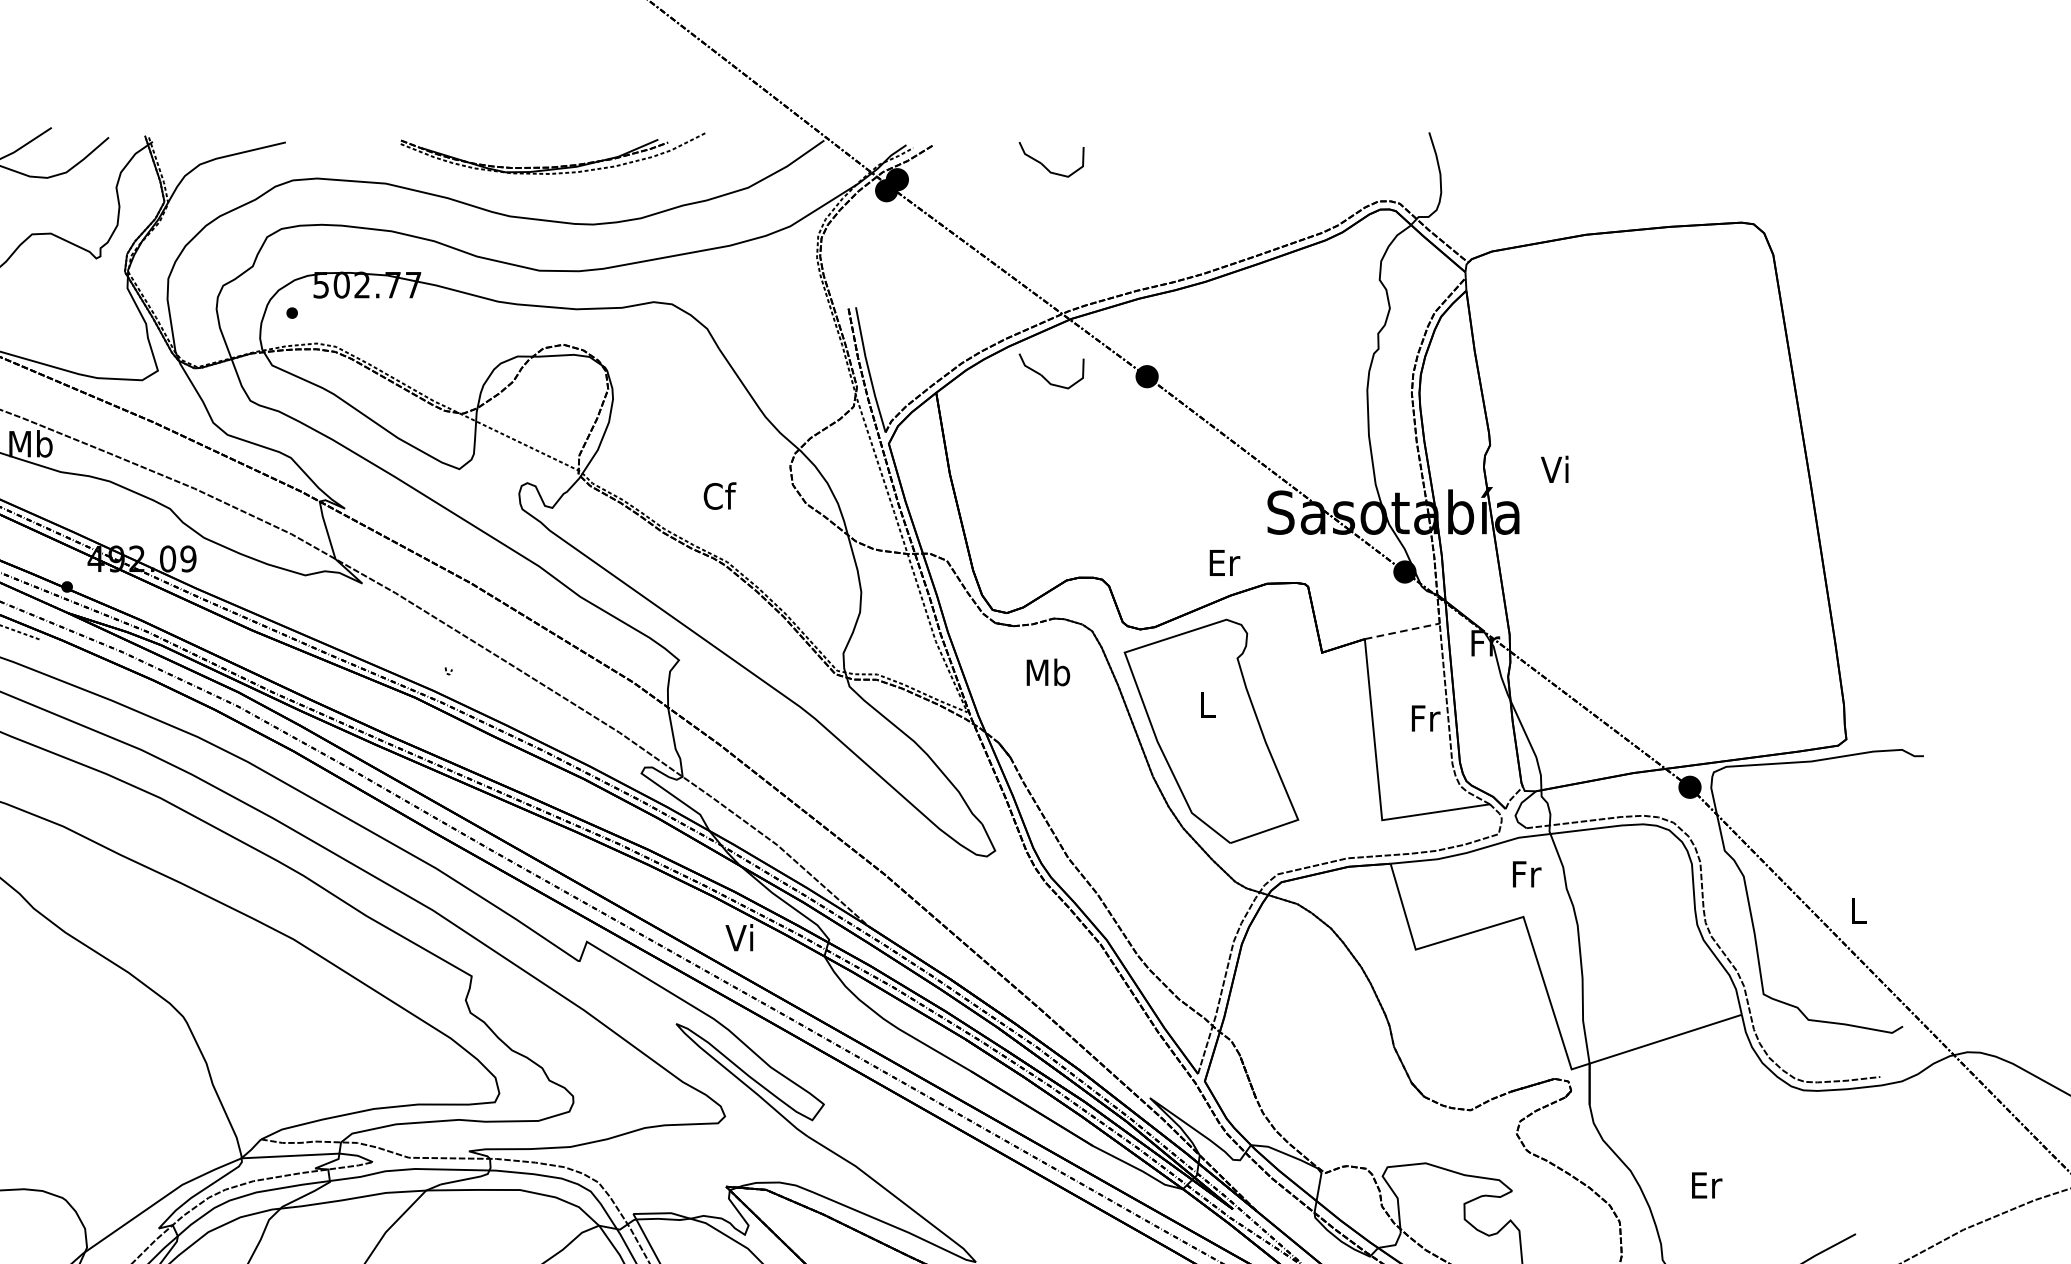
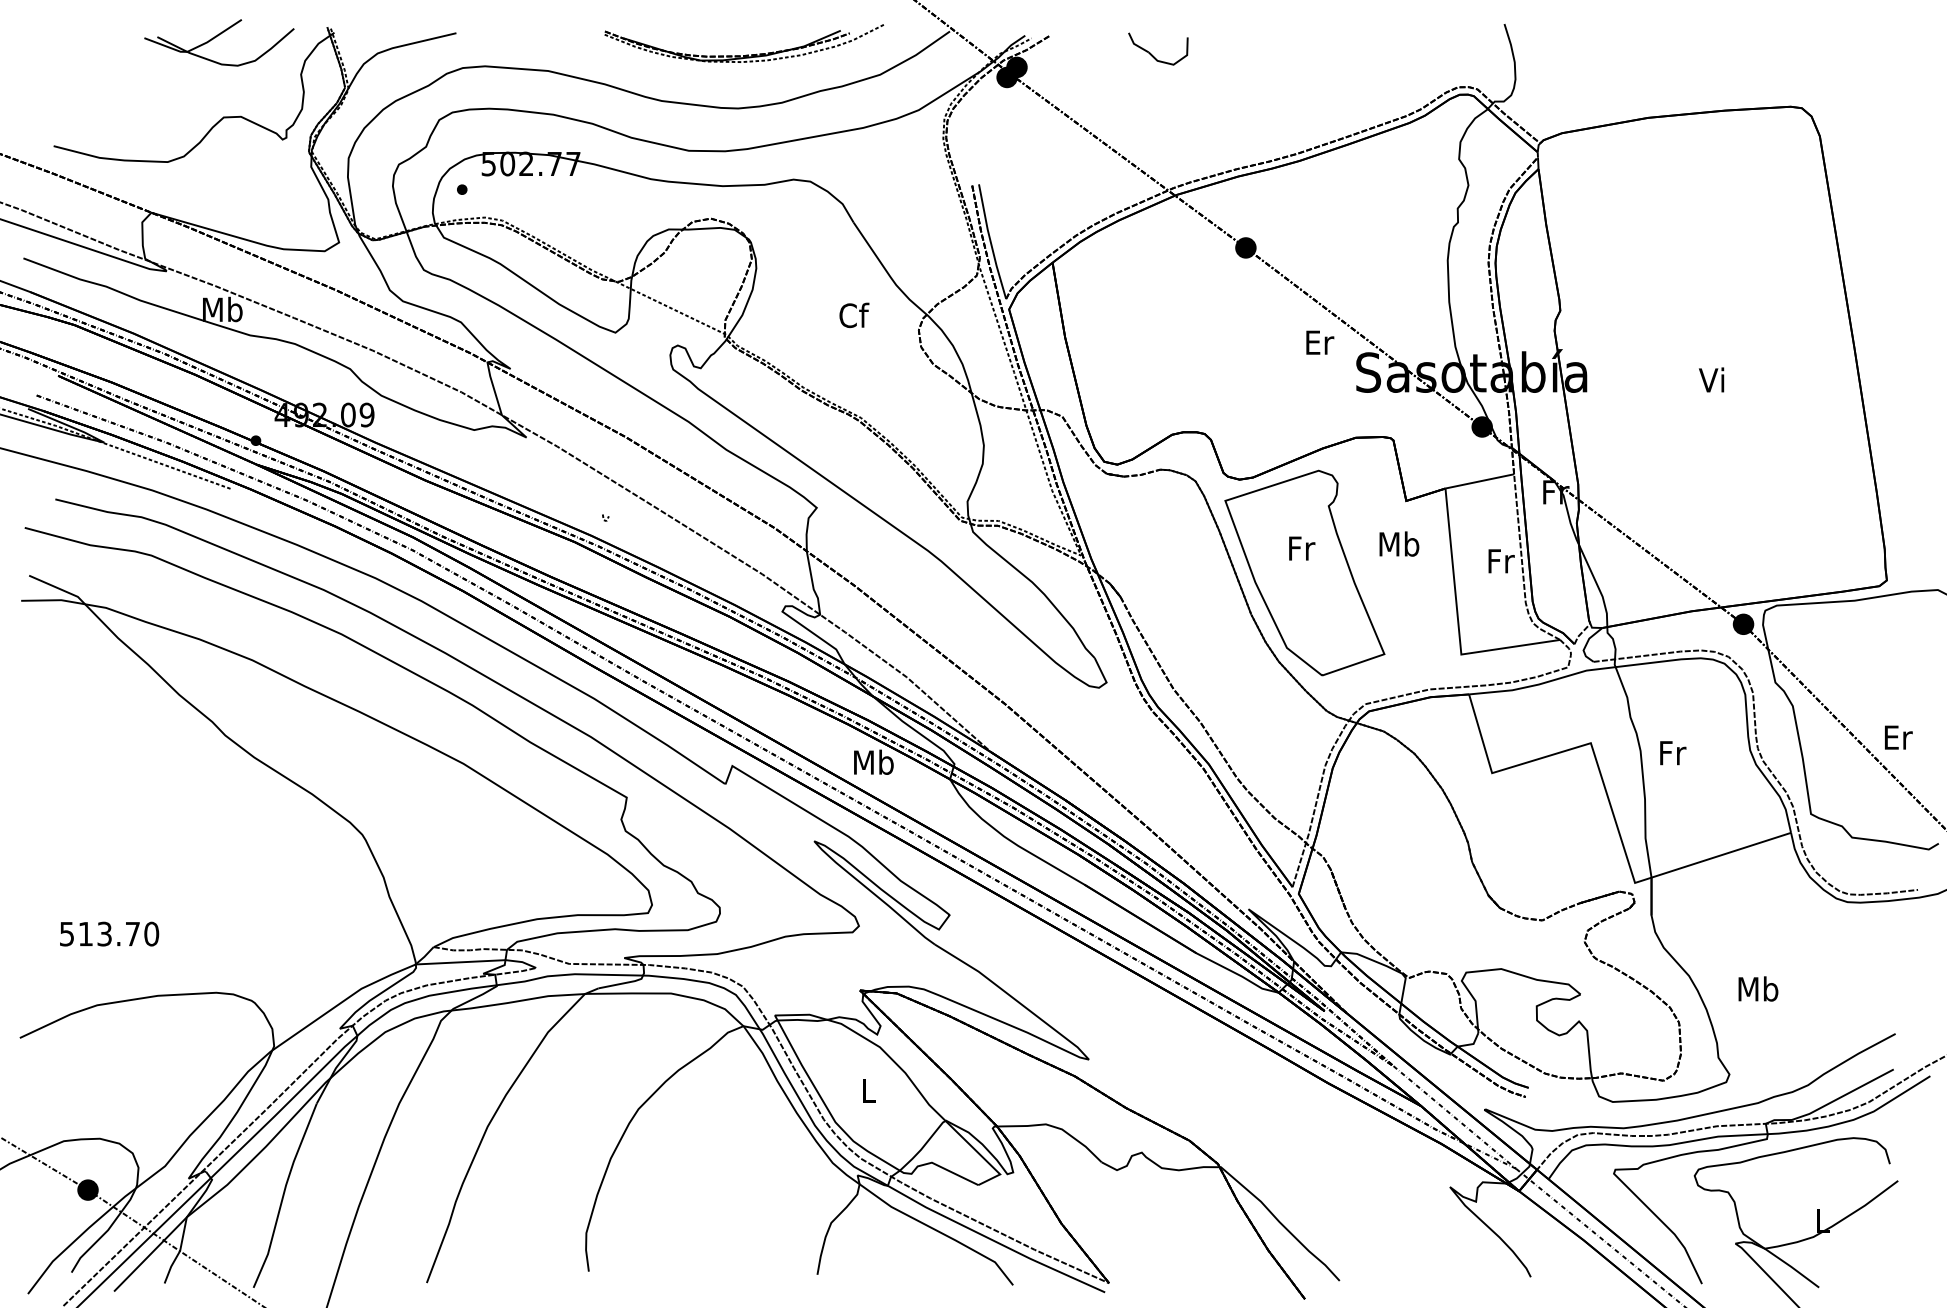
part: (555, 165) -> (746, 54), moved
part: (1045, 377) -> (1152, 248), removed
text: (1554, 468) -> (1711, 379), moved
text: (720, 496) -> (854, 315), moved
text: (1225, 562) -> (1320, 342), moved
line: (1403, 631) -> (1480, 481), dashed -> solid
text: (1048, 671) -> (1399, 543), moved
text: (1208, 704) -> (1302, 548), L -> Fr
text: (1527, 874) -> (1673, 753), moved
text: (1859, 910) -> (1898, 737), L -> Er
text: (740, 936) -> (873, 761), Vi -> Mb
text: (1706, 1184) -> (1758, 988), Er -> Mb

